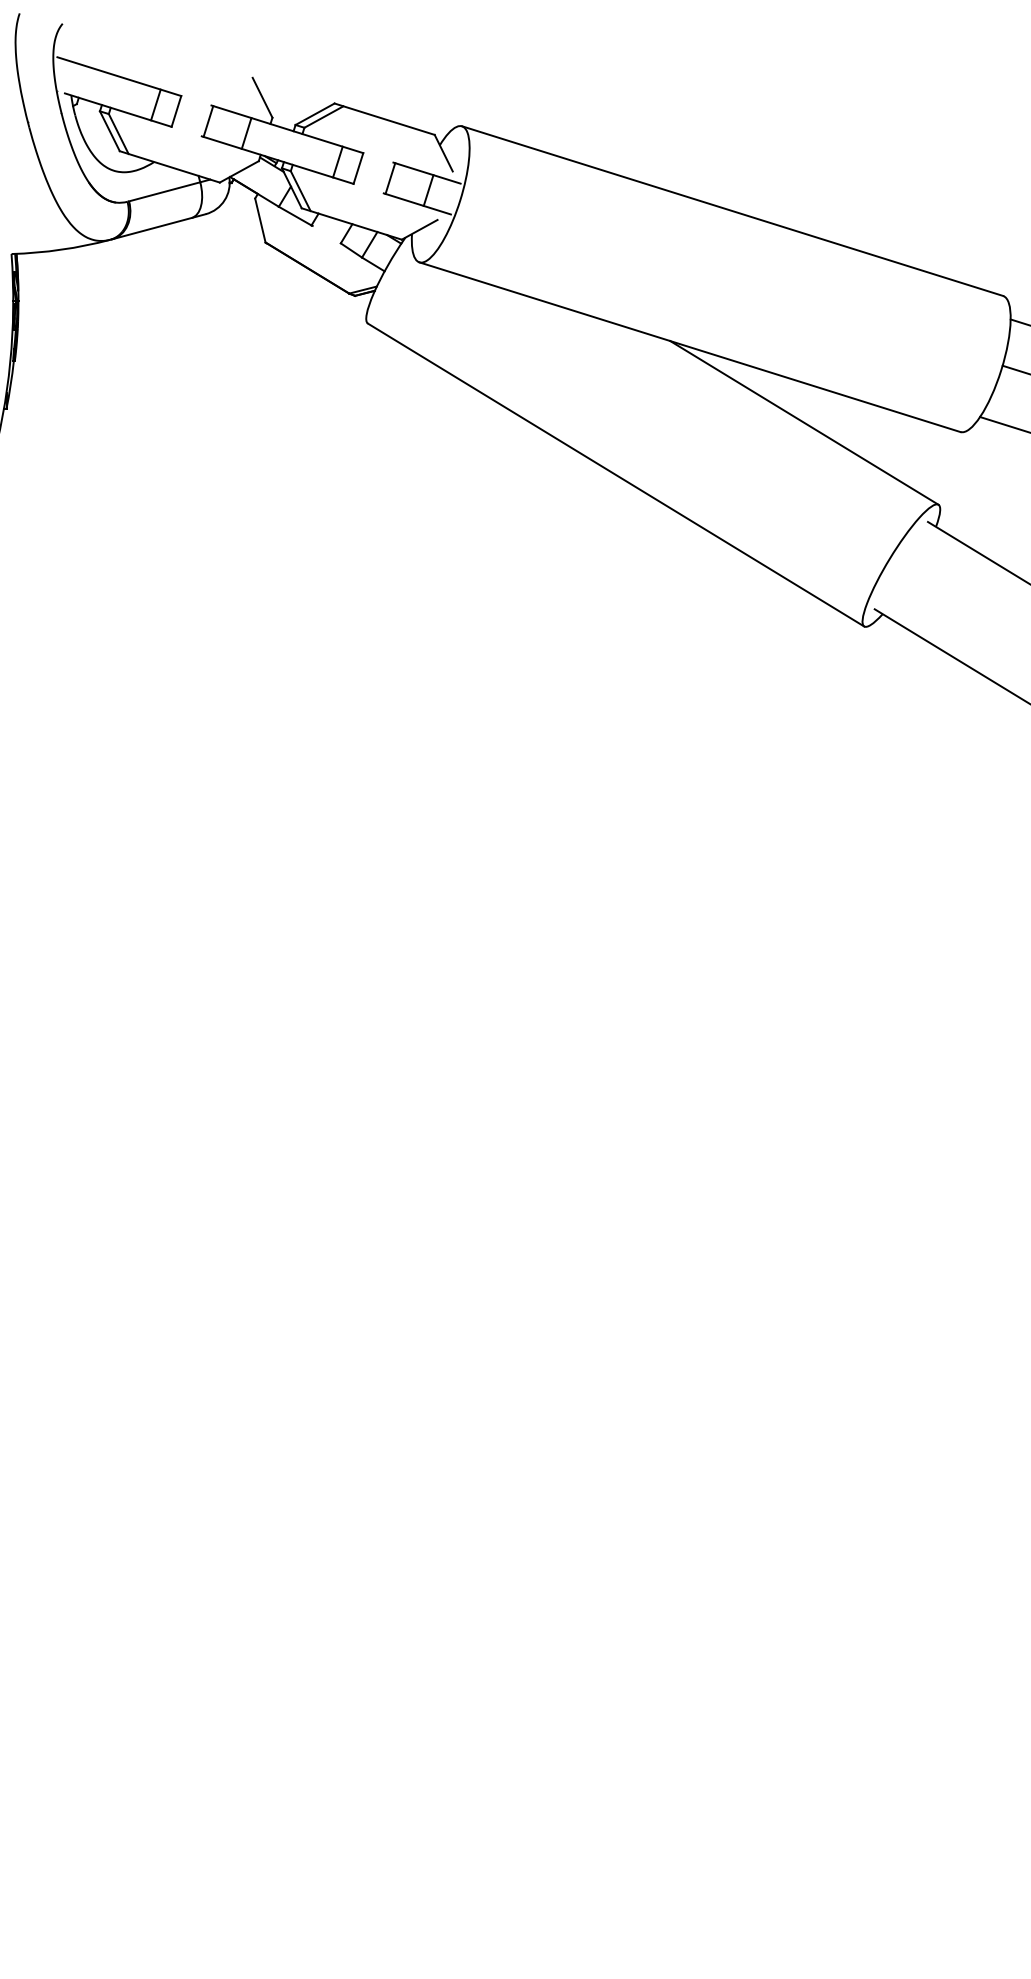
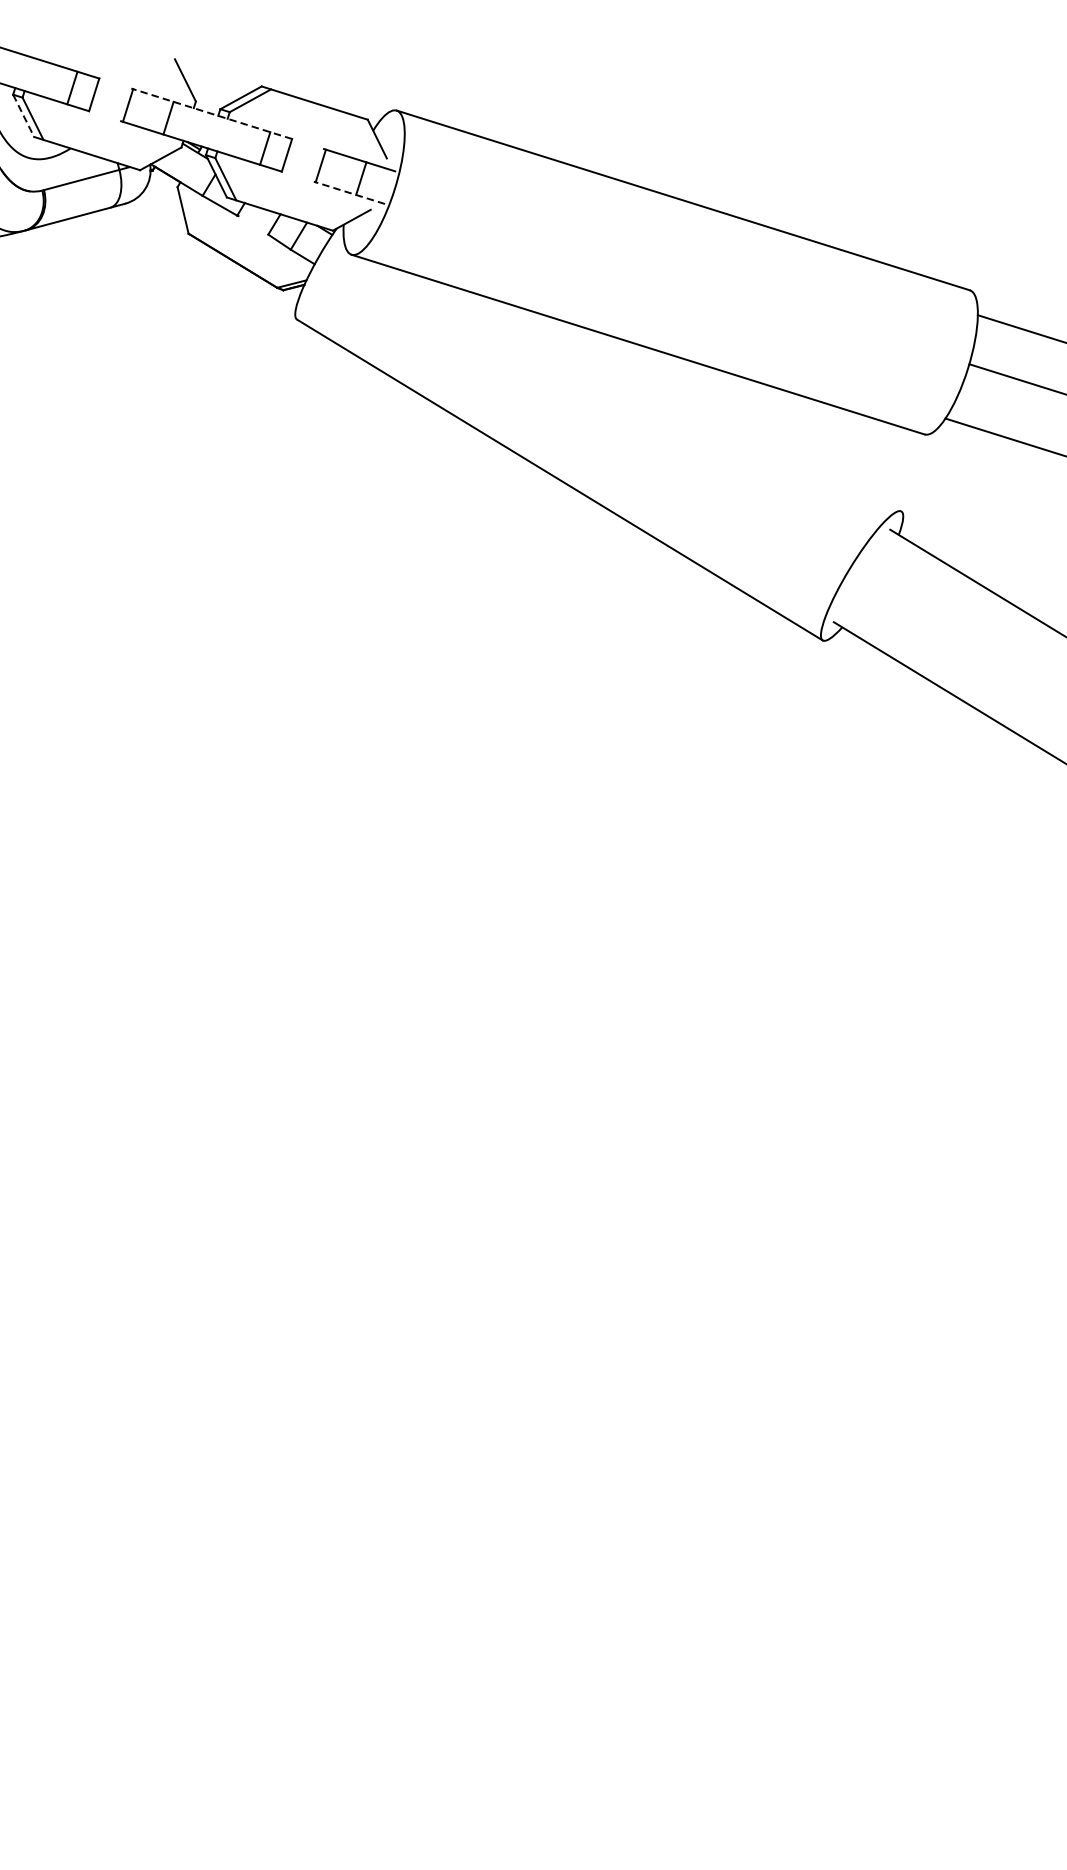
line: (287, 129) -> (211, 113), solid -> dashed
line: (110, 131) -> (24, 116), solid -> dashed
line: (416, 203) -> (348, 192), solid -> dashed
line: (804, 422) -> (759, 424), removed

